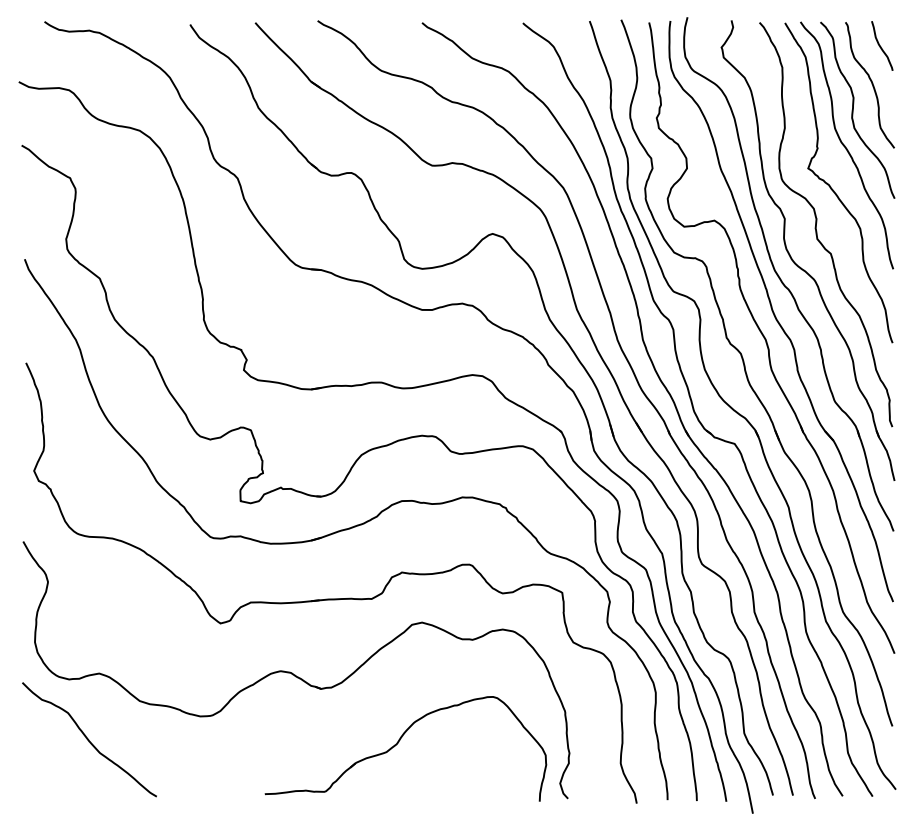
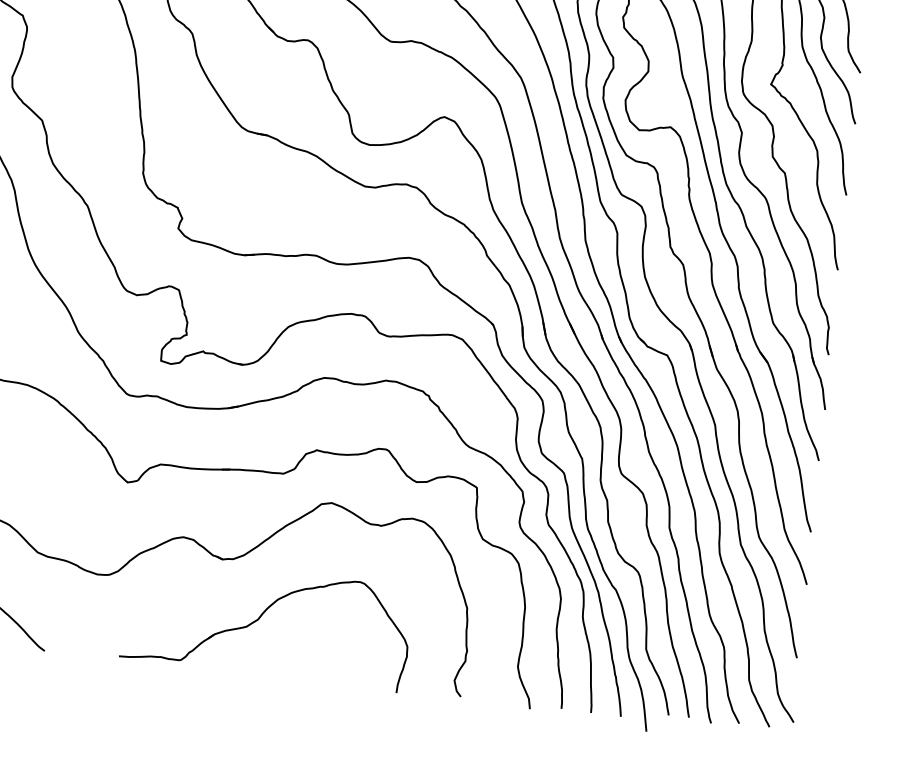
part: (399, 742) -> (260, 618), moved

